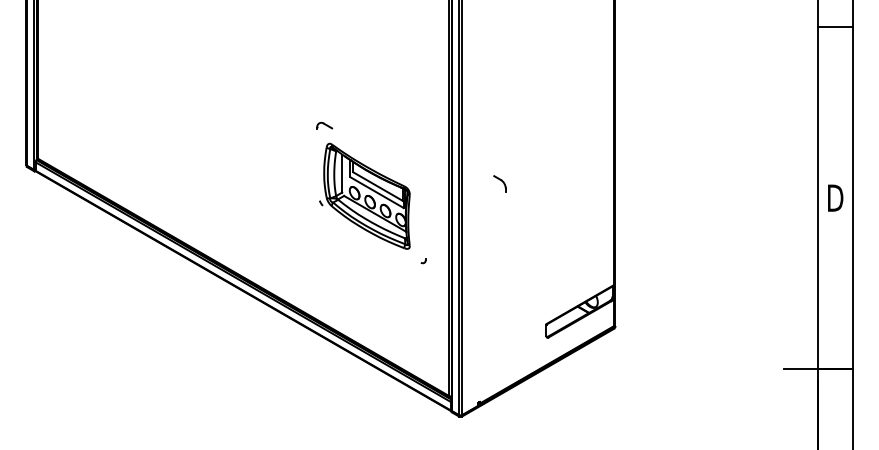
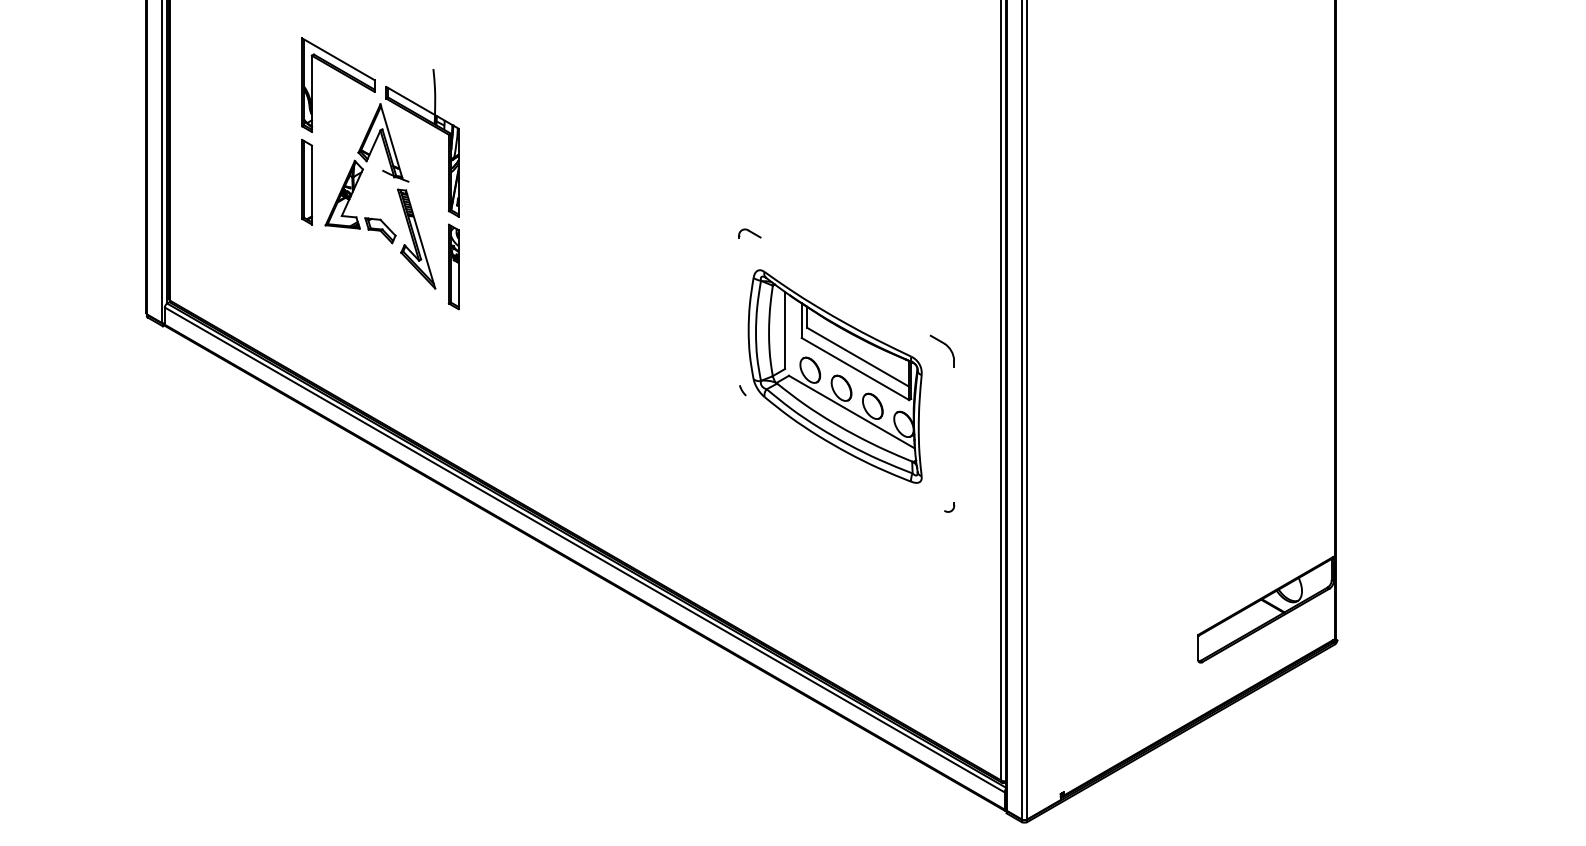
part: (141, 95) -> (379, 172), added
part: (324, 125) -> (749, 233), size x0.71
part: (499, 183) -> (941, 350), moved

